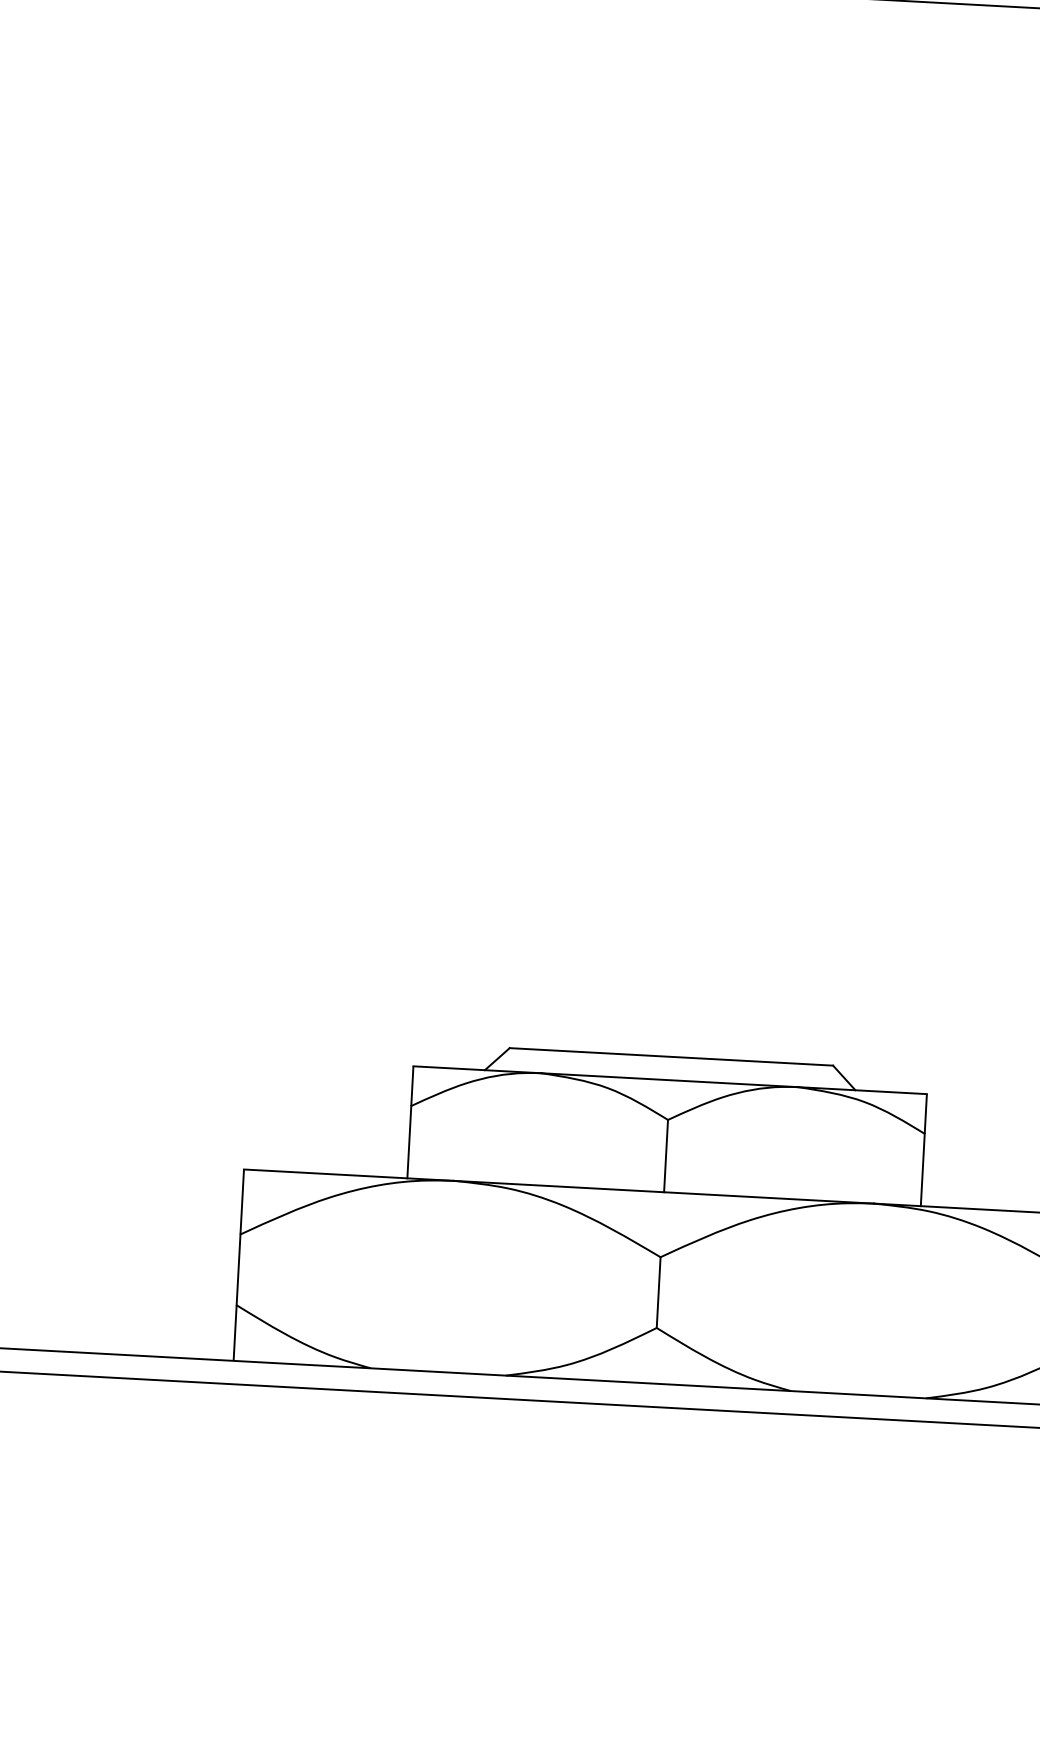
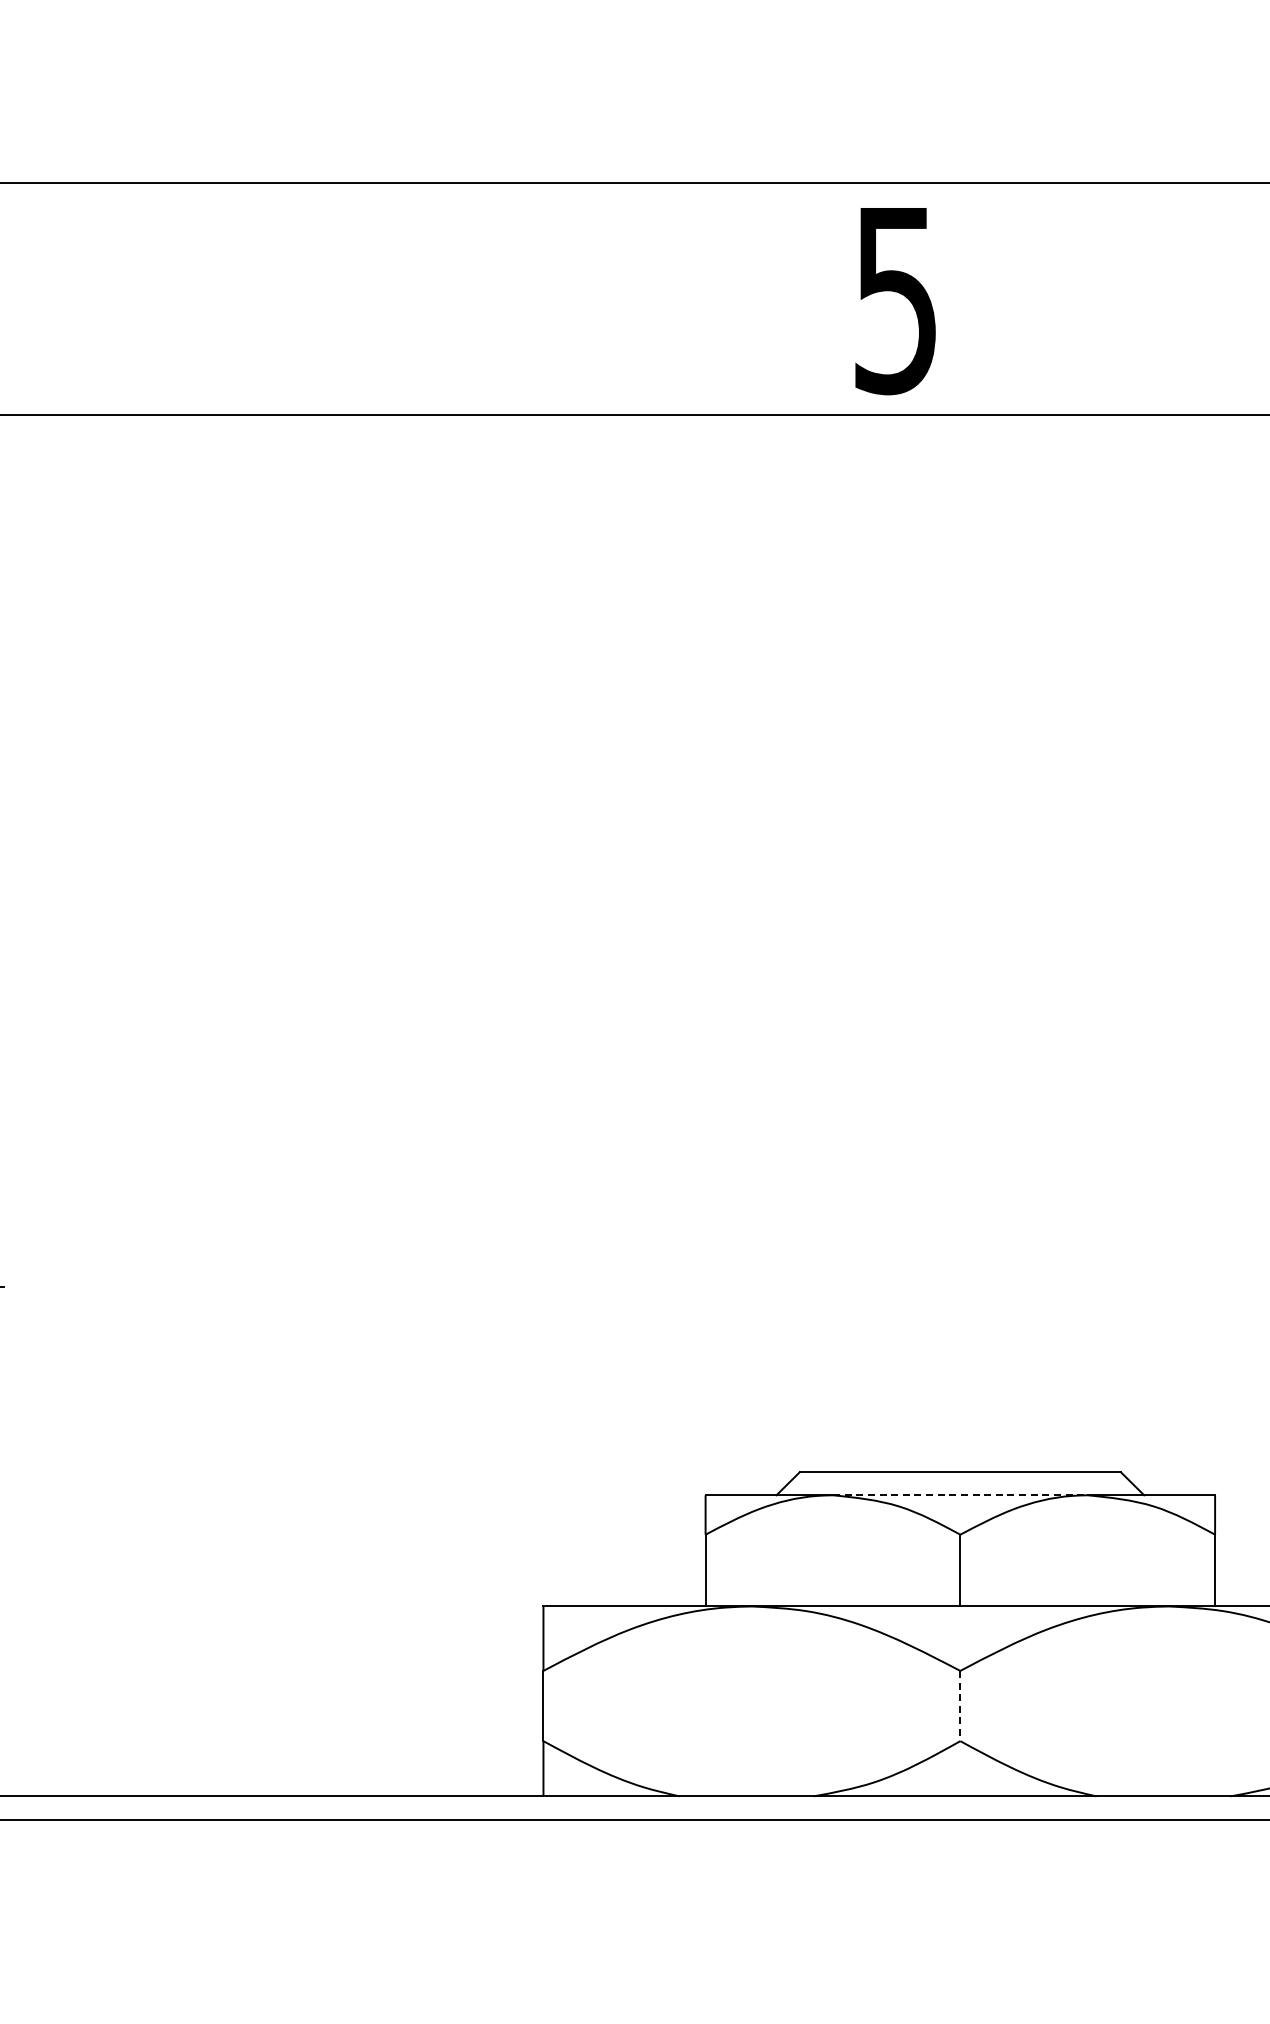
line: (670, 1080) -> (960, 1495), solid -> dashed
line: (658, 1293) -> (960, 1706), solid -> dashed

